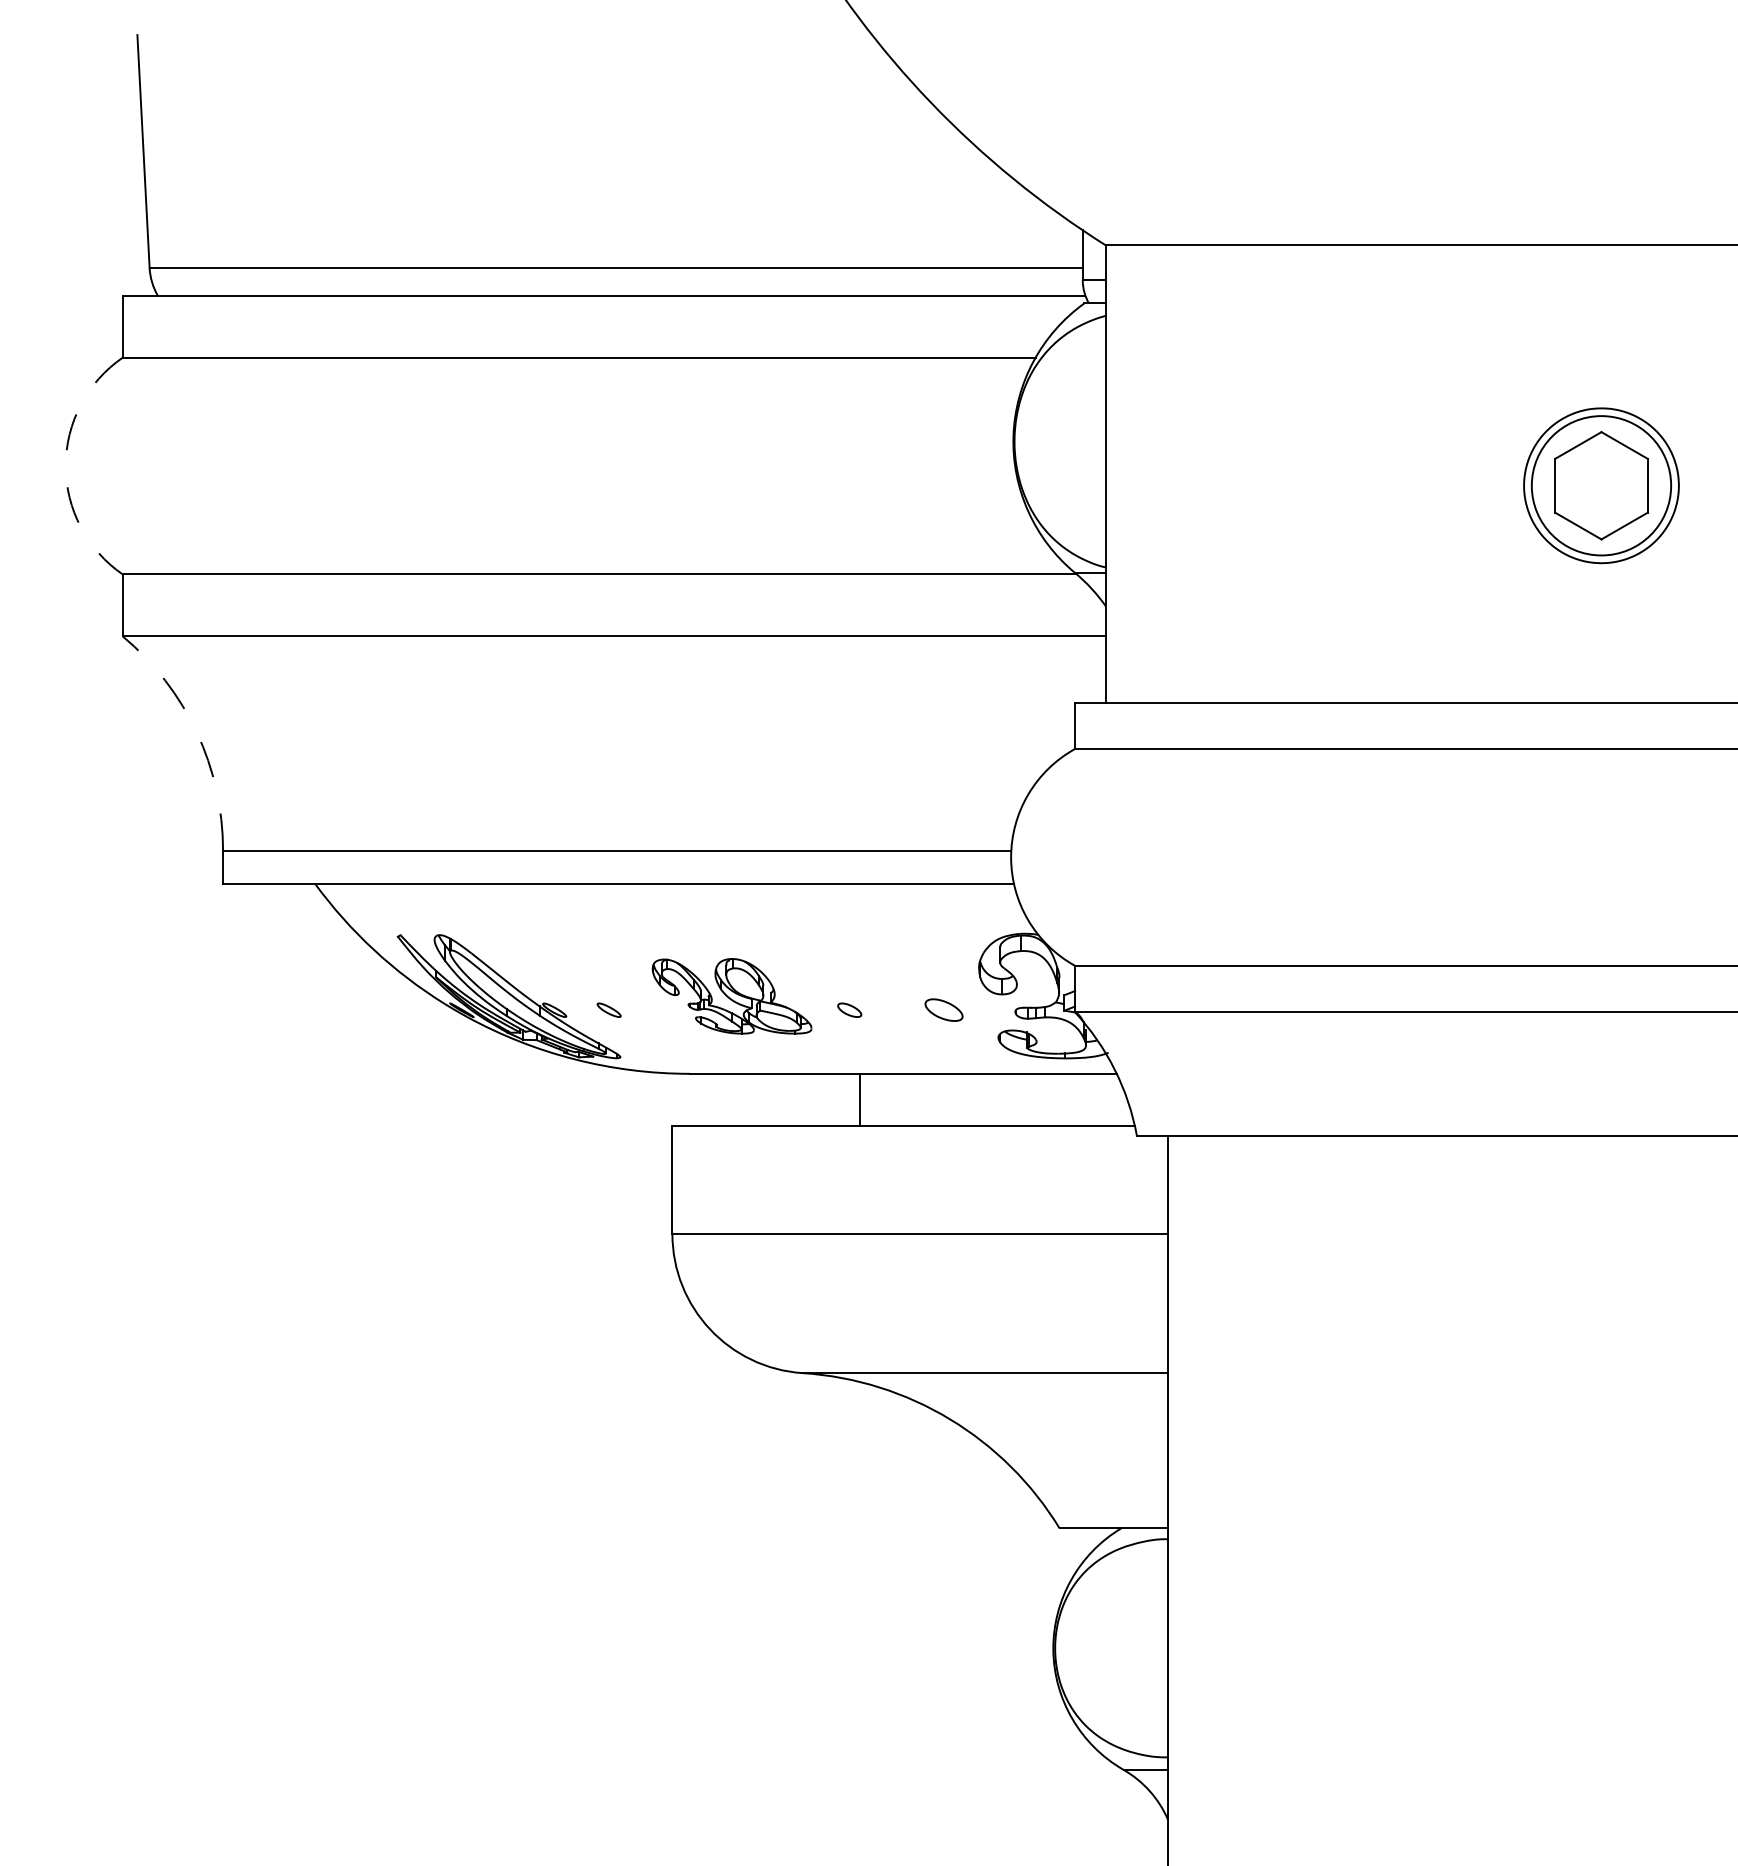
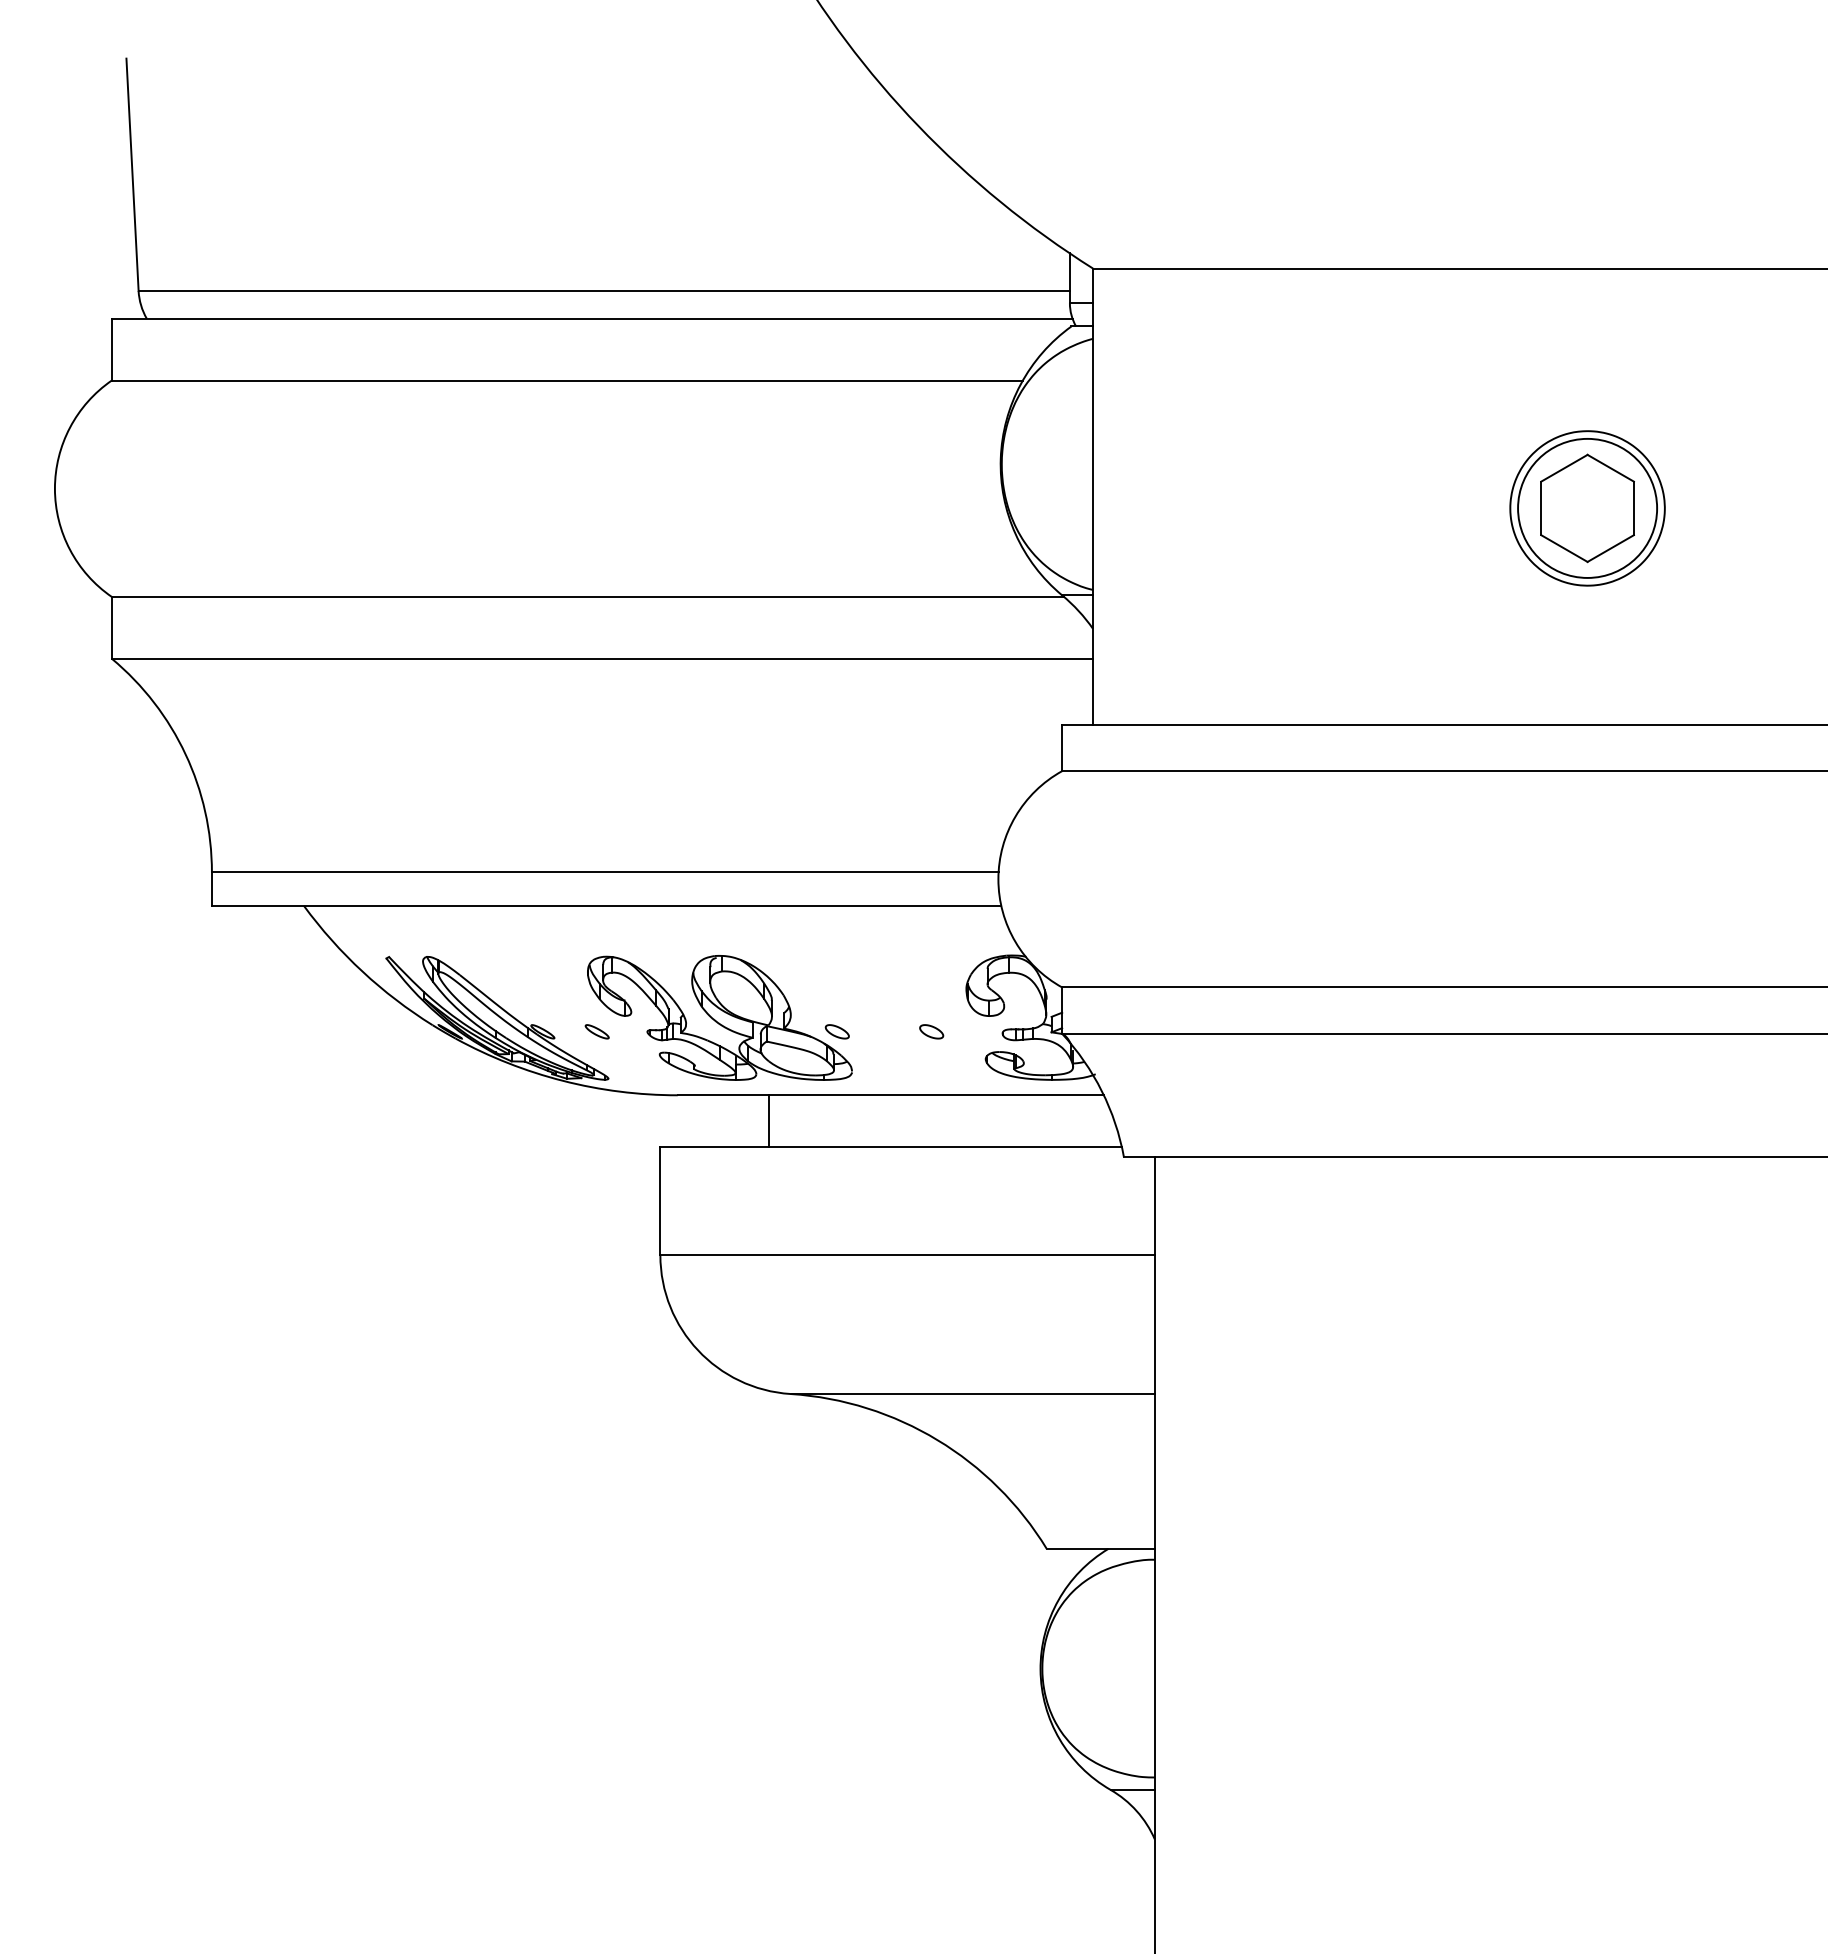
arc: (65, 465) -> (54, 488), dashed -> solid
arc: (196, 732) -> (185, 754), dashed -> solid
part: (731, 995) -> (719, 1017), size x1.67
part: (944, 1009) -> (931, 1031), size x0.62
line: (859, 1100) -> (768, 1121), moved

